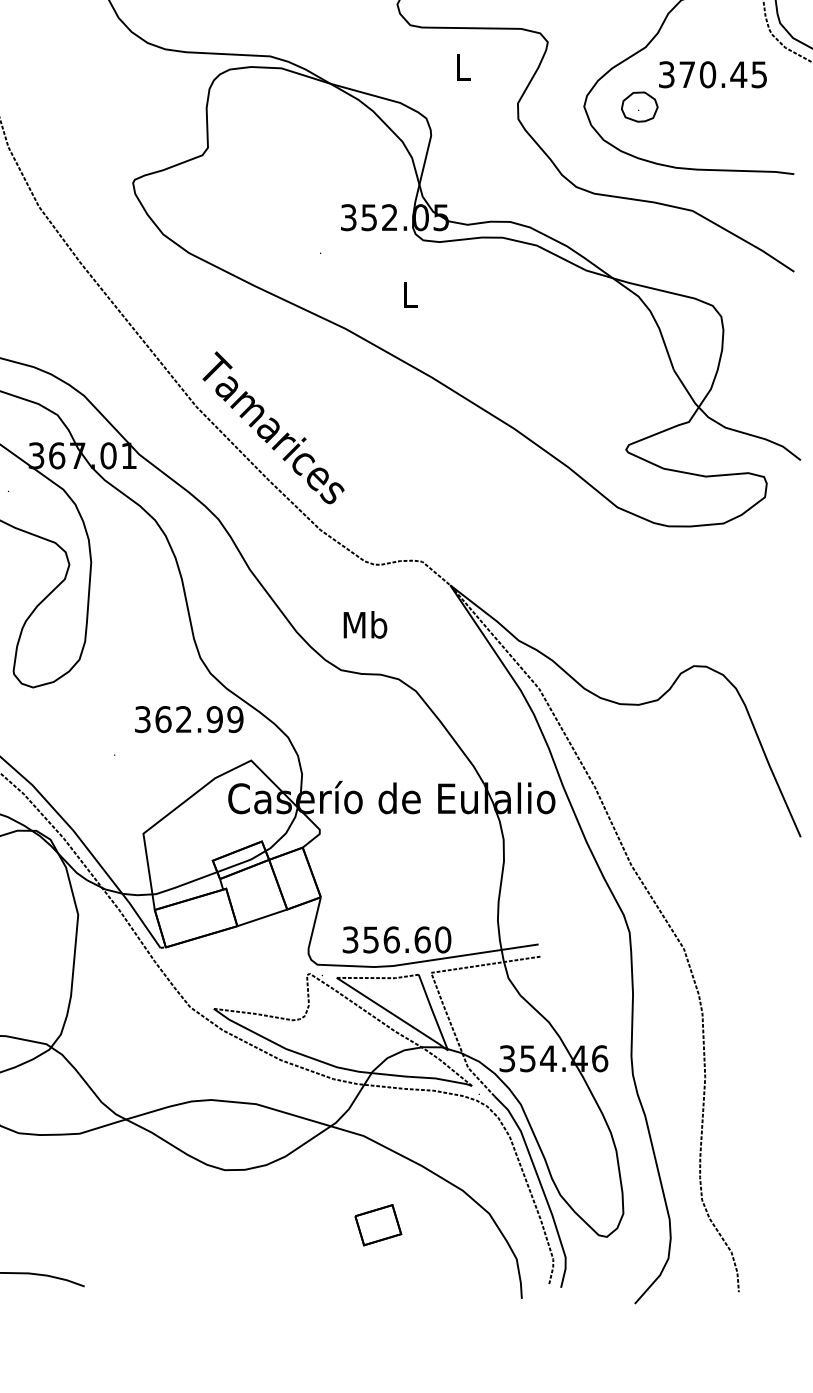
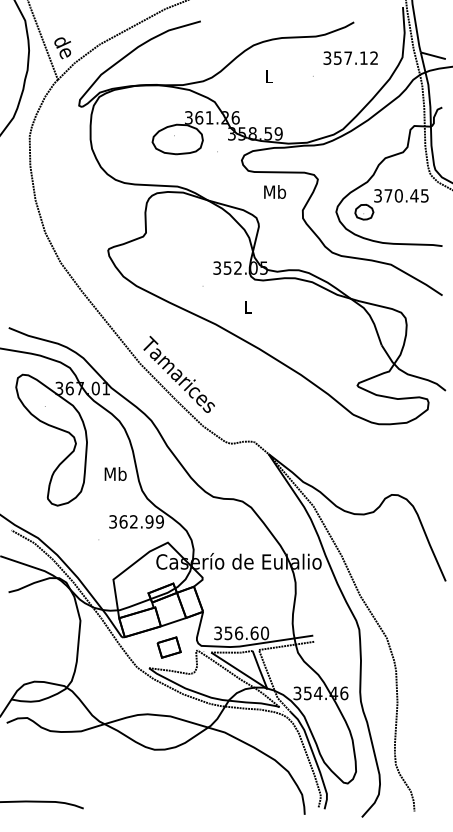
text: (463, 66) -> (275, 191), L -> Mb
text: (365, 623) -> (115, 473), moved
part: (376, 1225) -> (168, 647), moved

